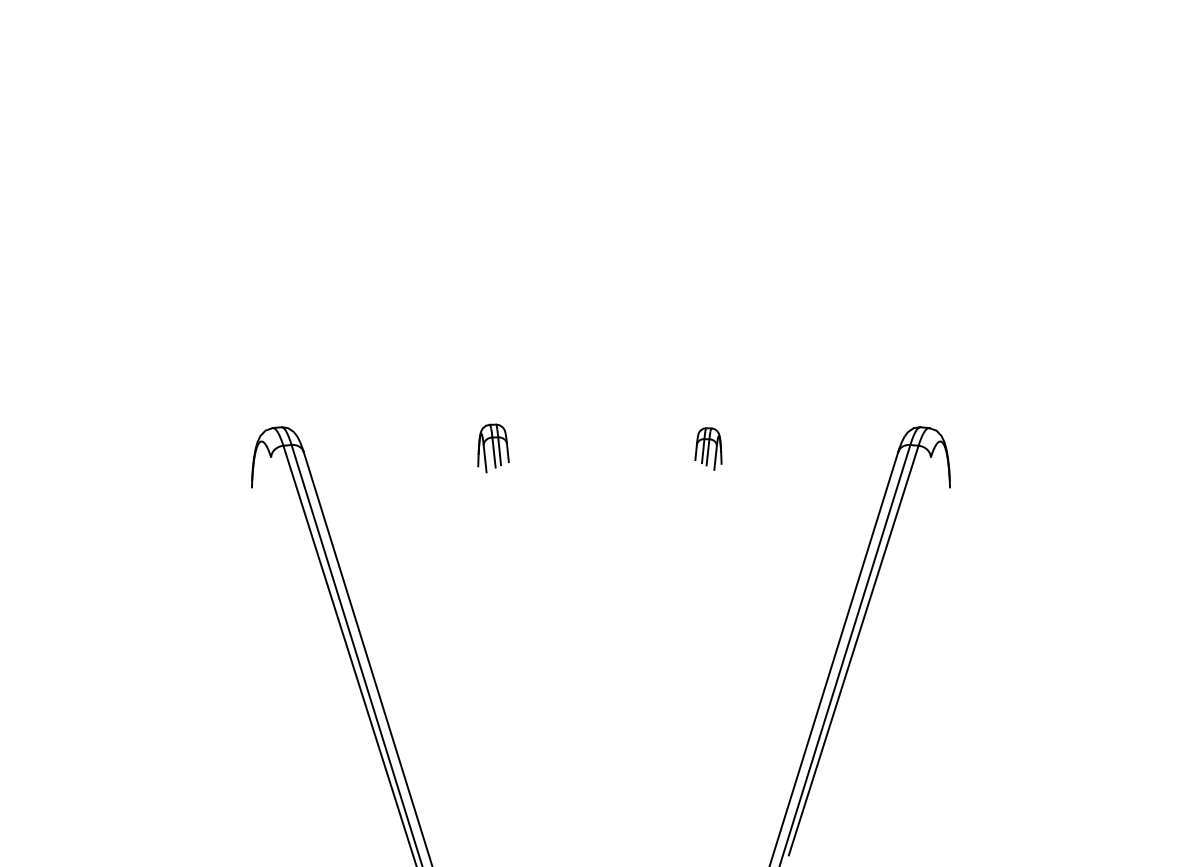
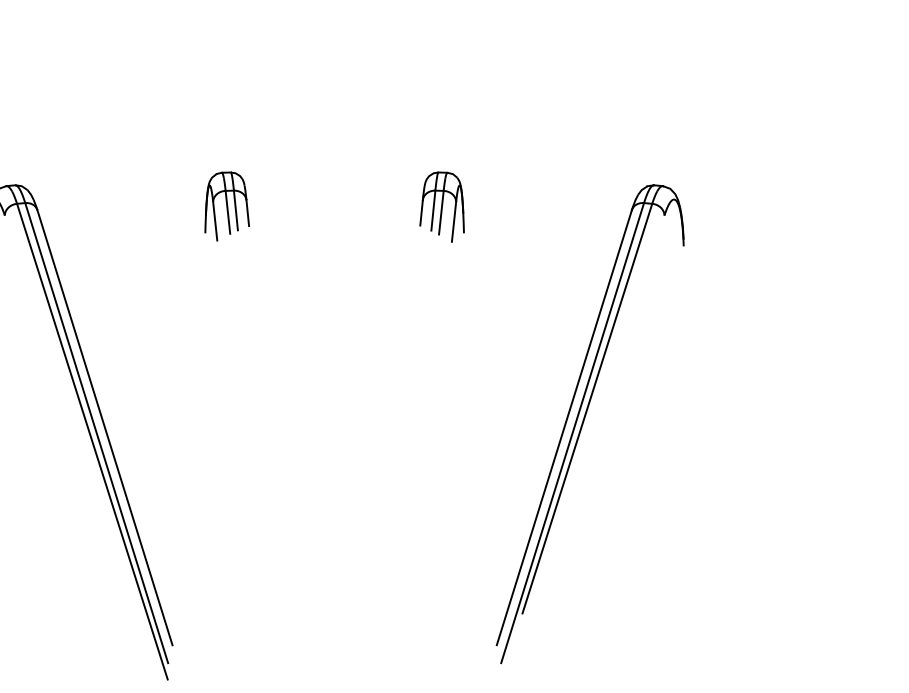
part: (493, 448) -> (227, 206), size x1.43
part: (708, 448) -> (442, 206), size x1.67

